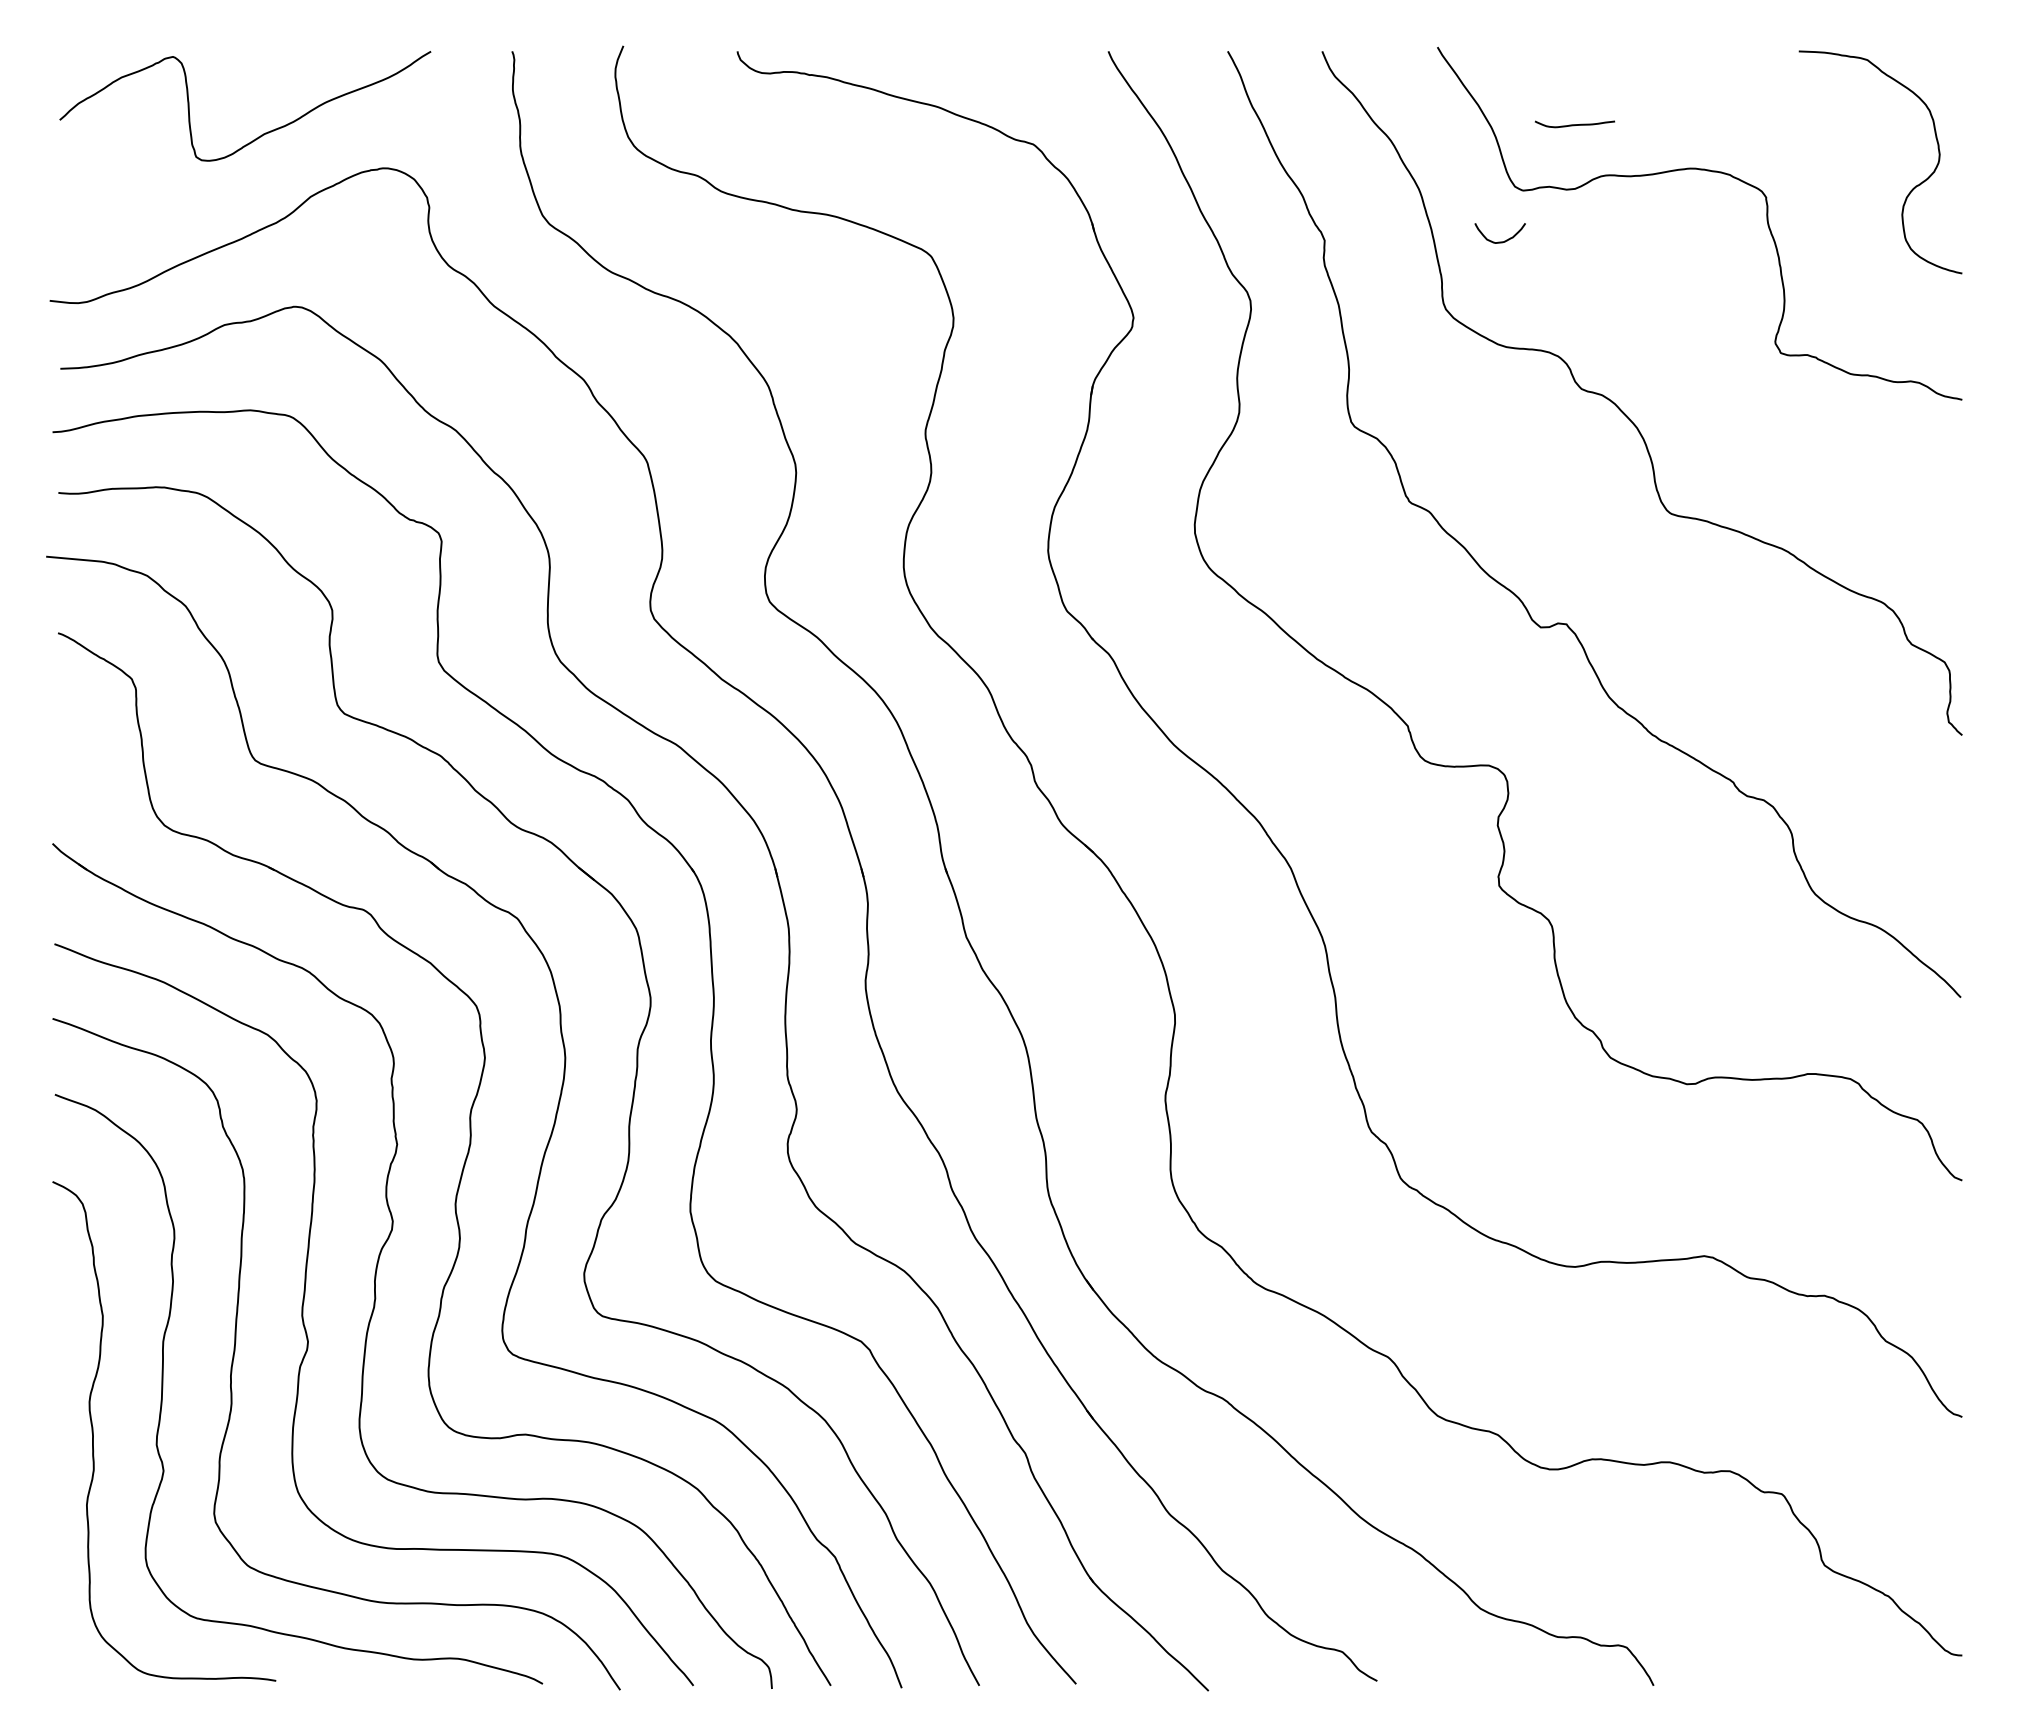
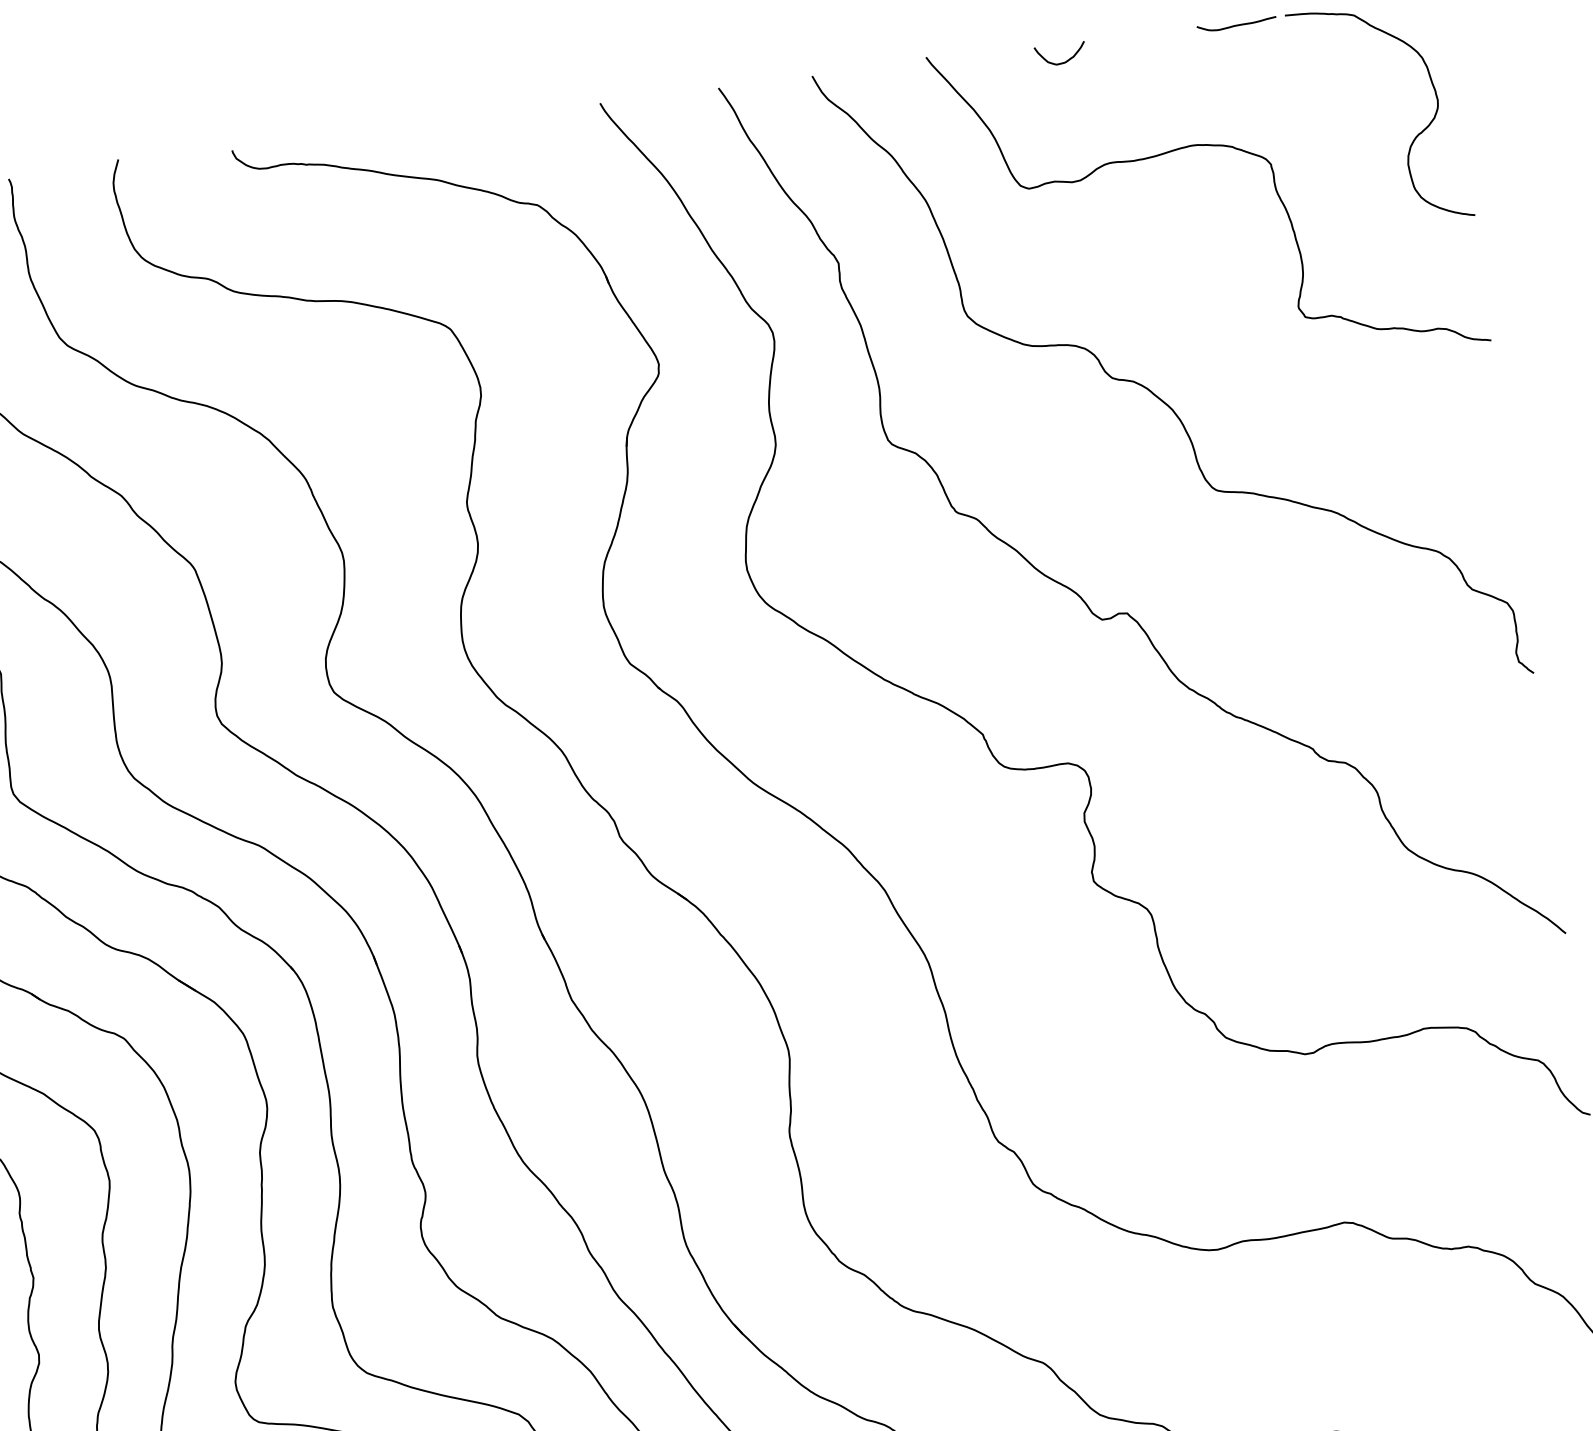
curve: (1575, 124) -> (1237, 24), moved
curve: (1499, 241) -> (1060, 62), moved

